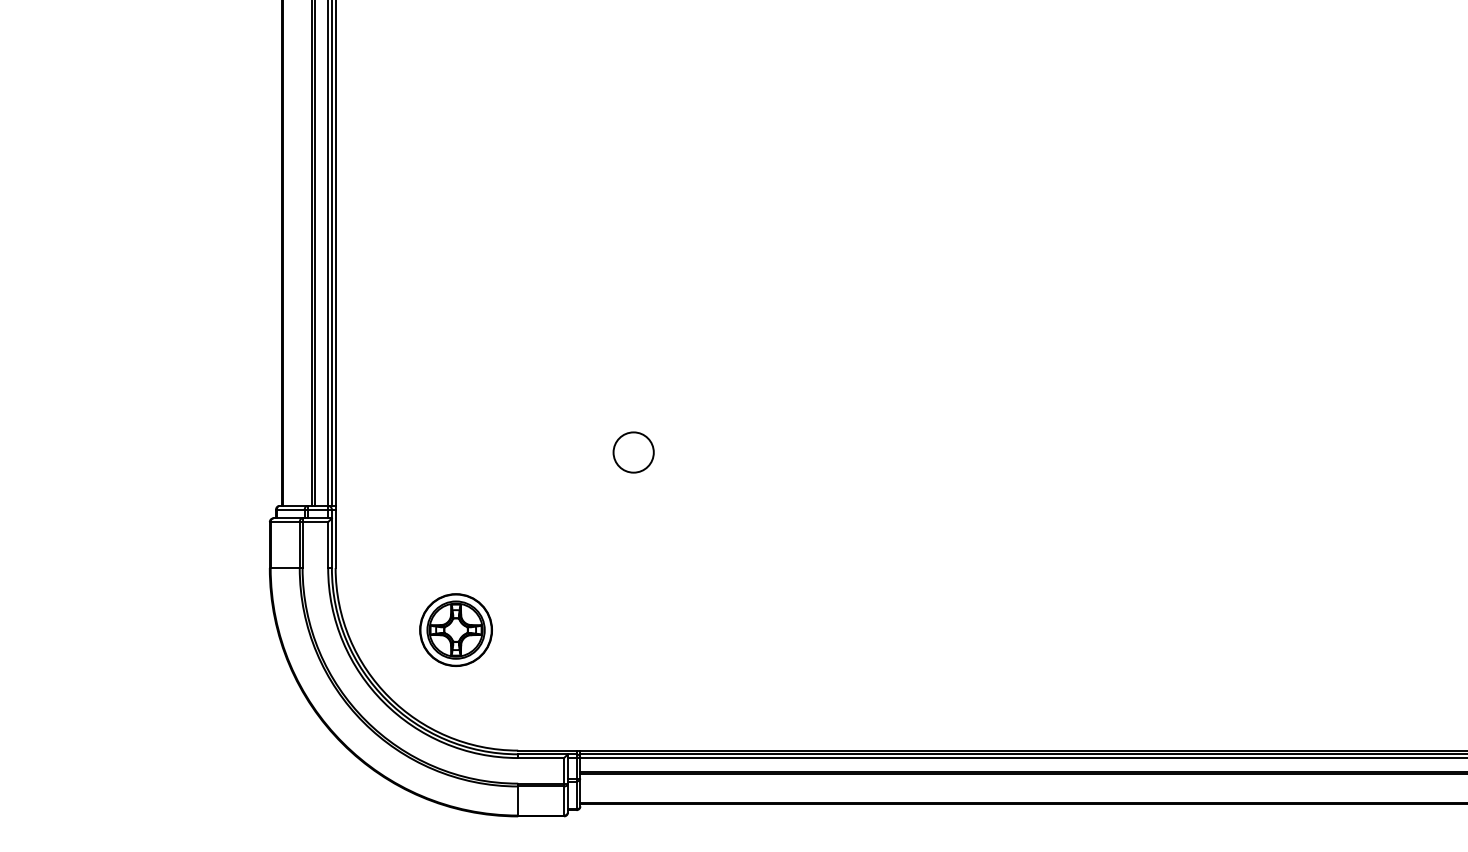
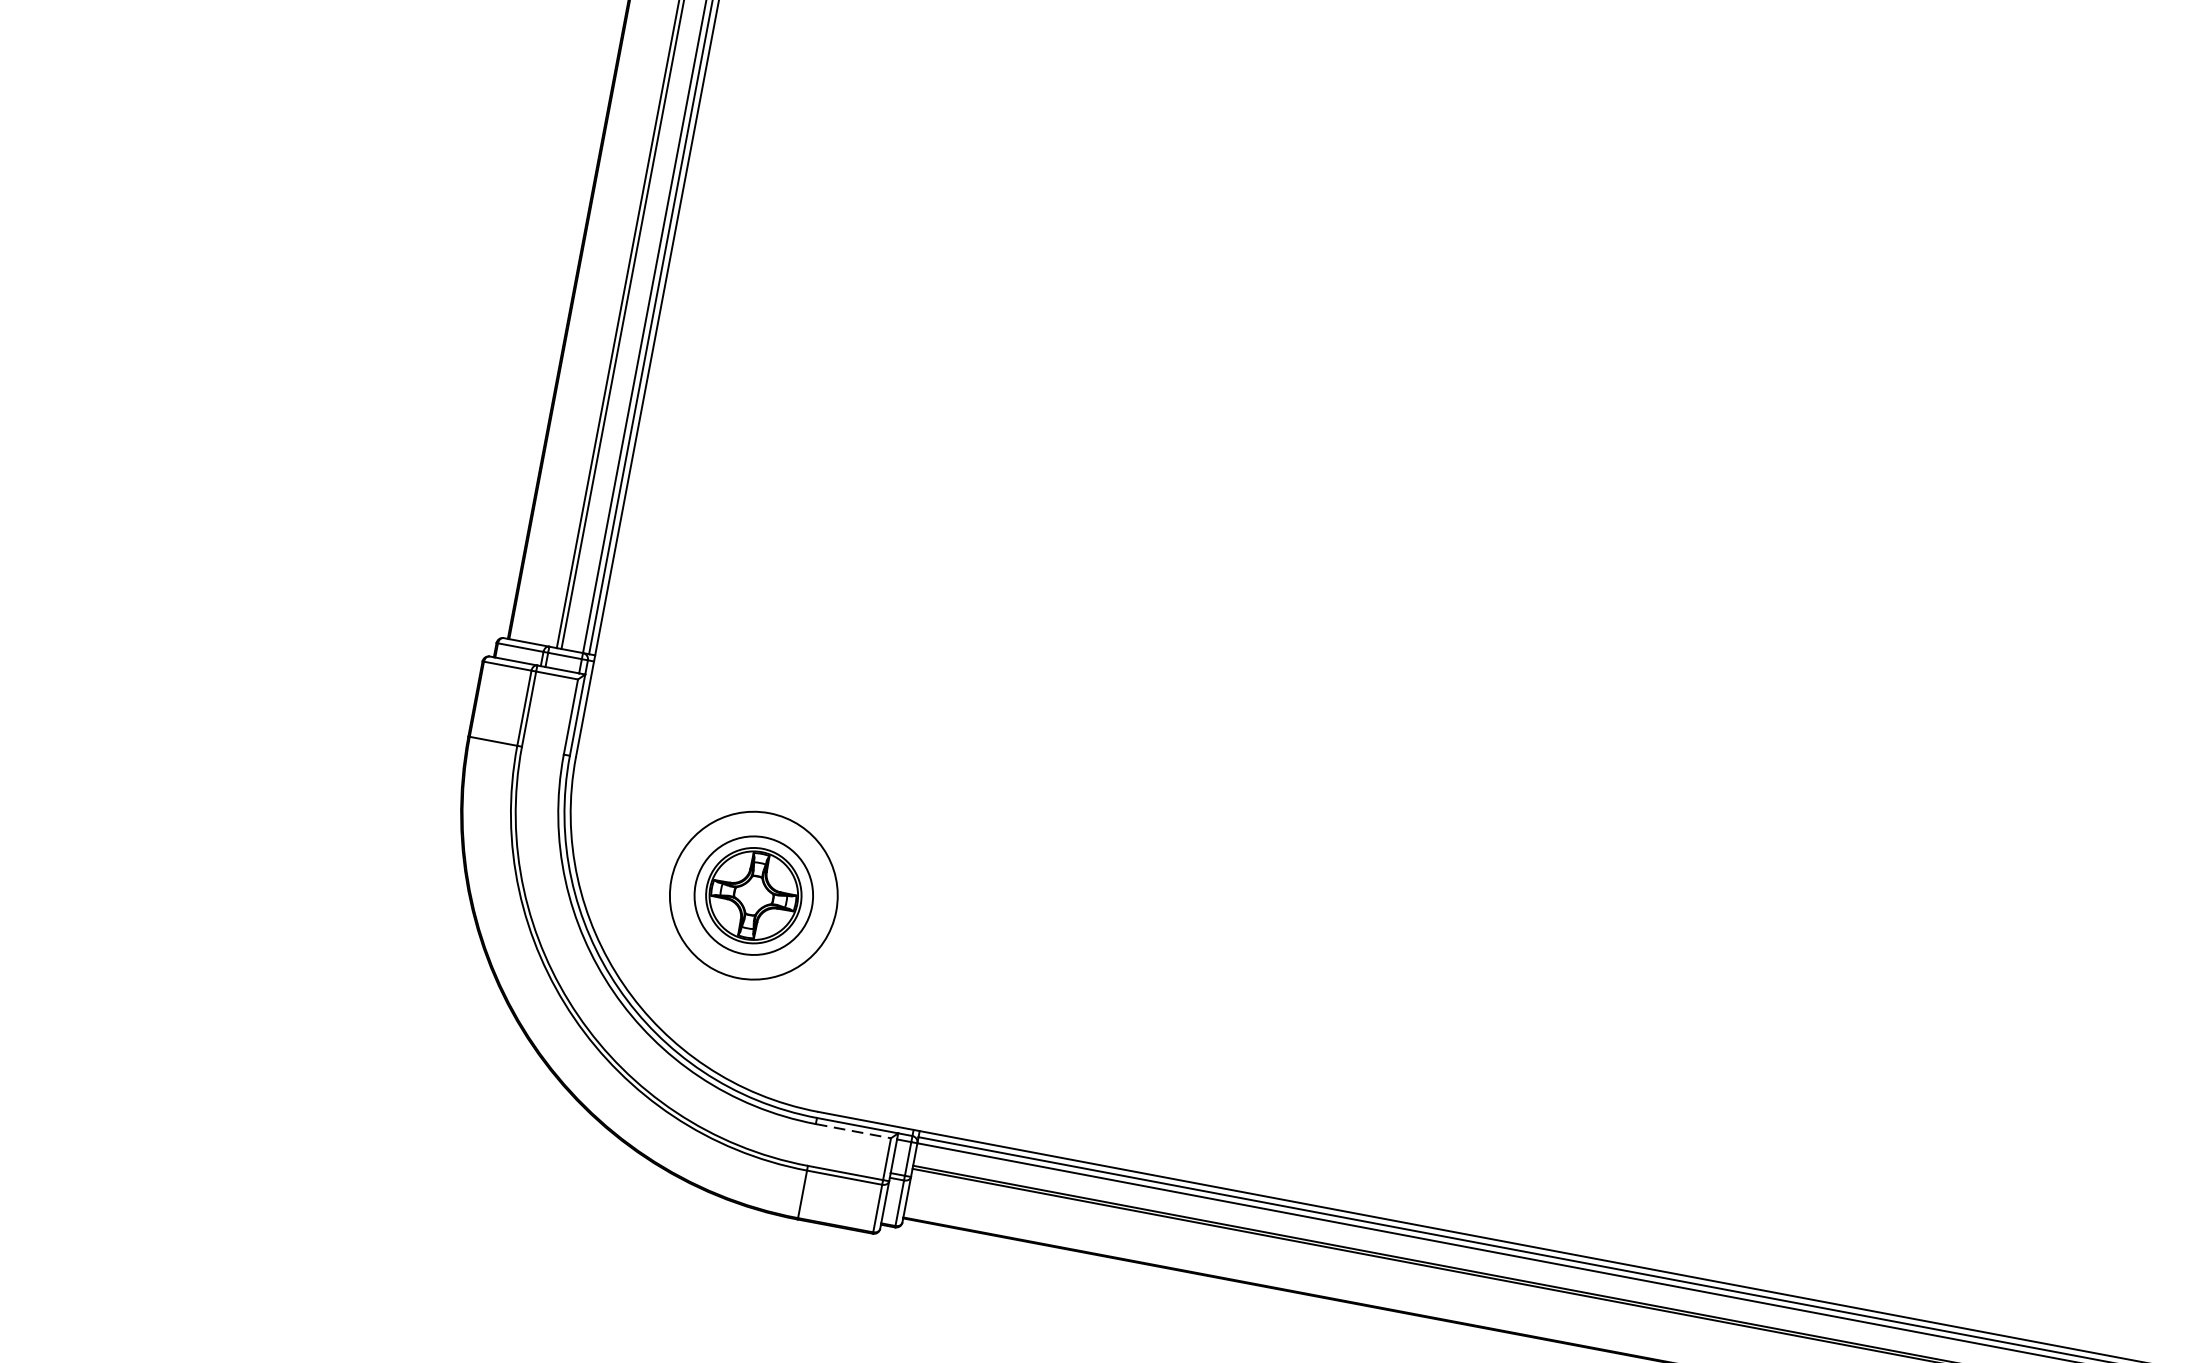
circle: (633, 452) -> (1098, 660), removed
circle: (456, 630) -> (754, 896), size x1.4
line: (541, 758) -> (853, 1132), solid -> dashed

